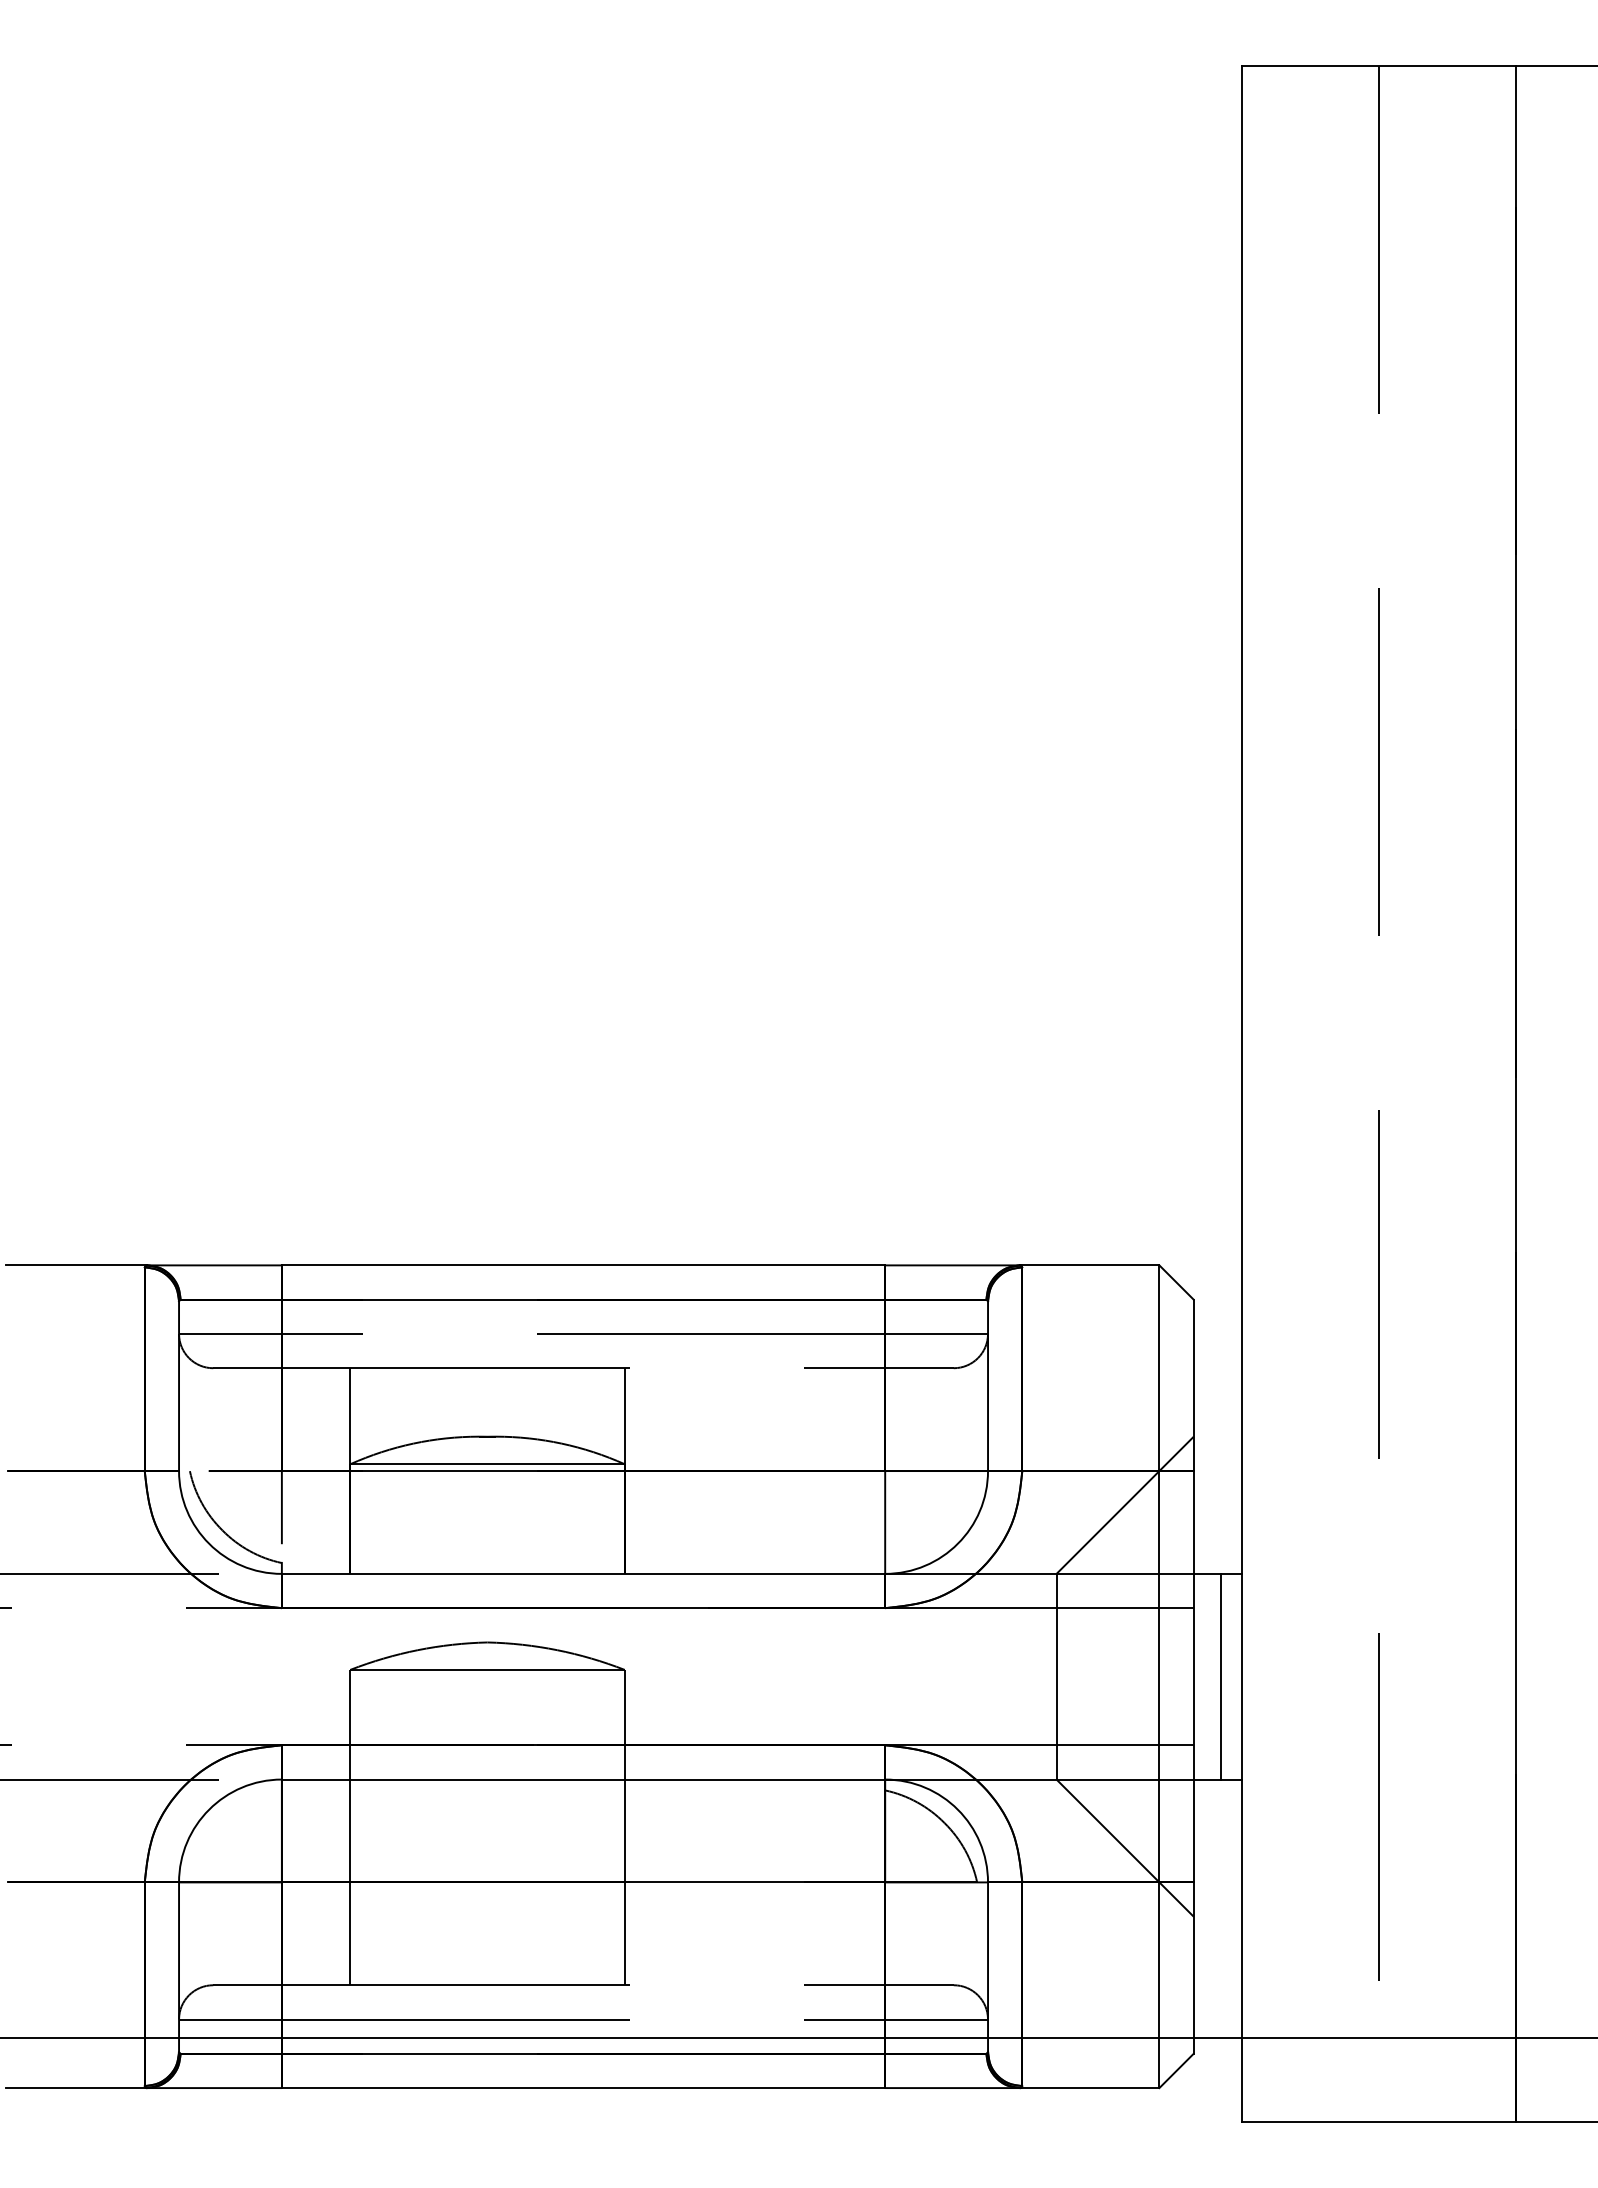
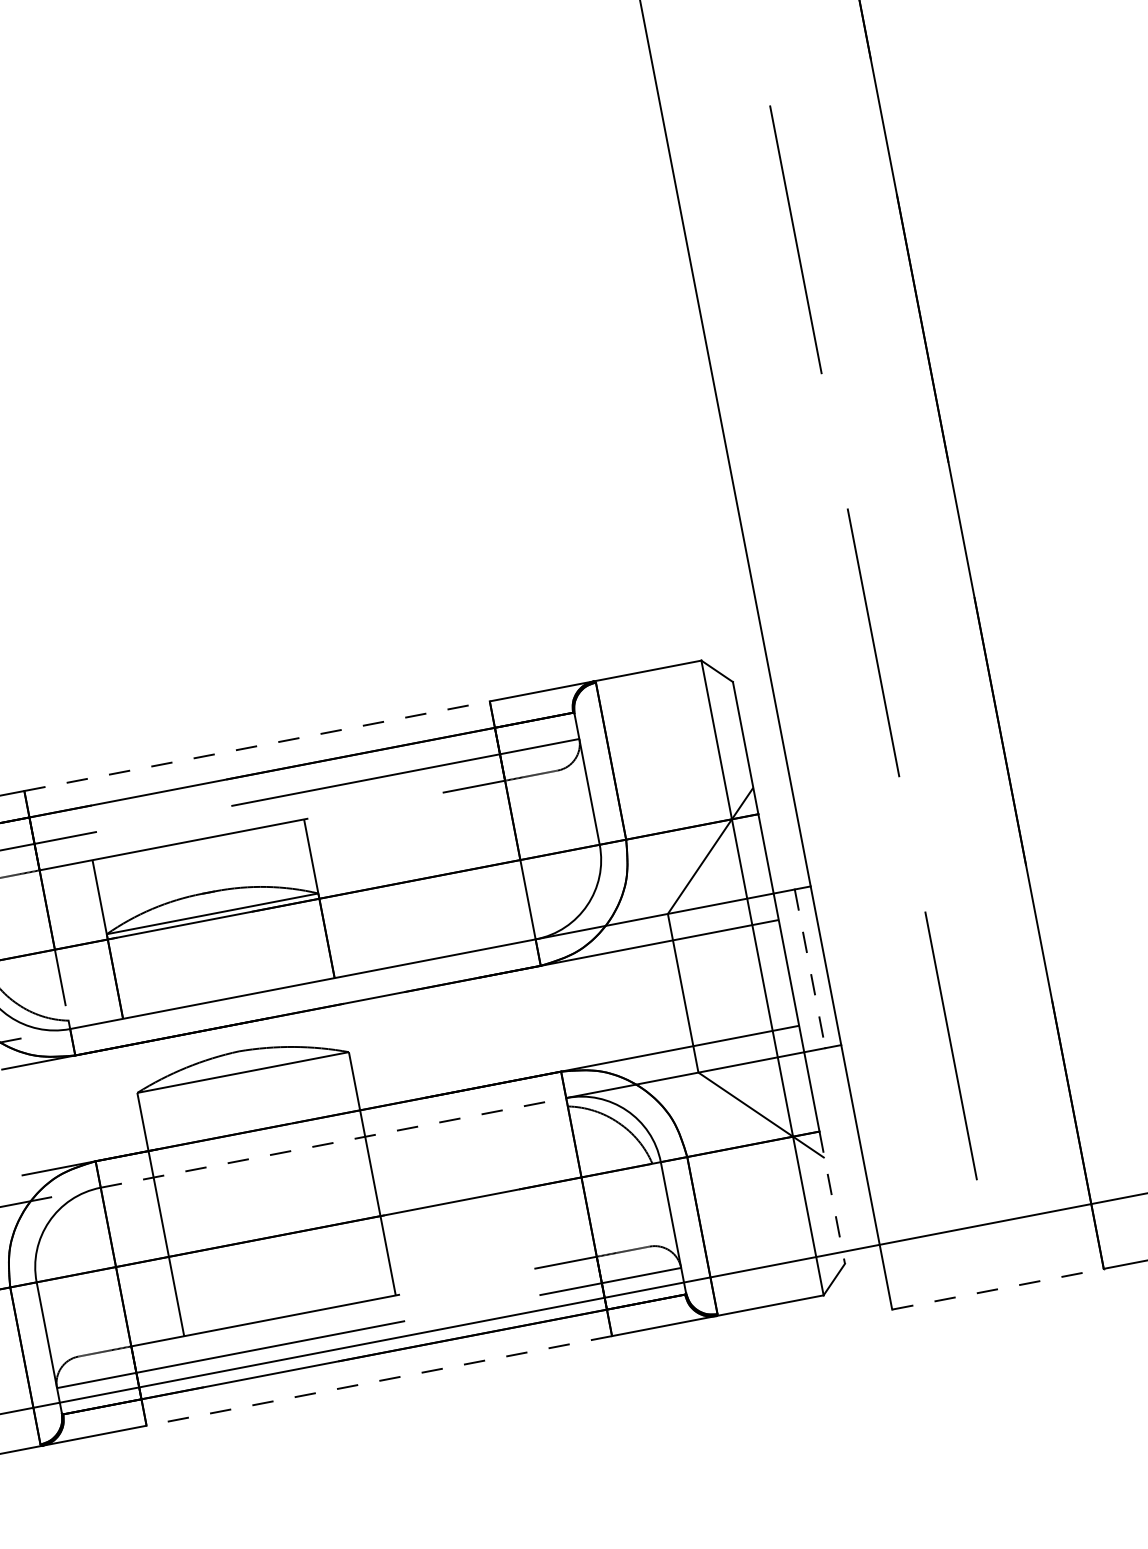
line: (583, 1265) -> (257, 746), solid -> dashed
line: (1221, 1676) -> (810, 968), solid -> dashed
line: (583, 1779) -> (333, 1142), solid -> dashed
line: (1193, 1968) -> (832, 1198), solid -> dashed
line: (583, 2088) -> (379, 1381), solid -> dashed
line: (1379, 2122) -> (998, 1289), solid -> dashed

